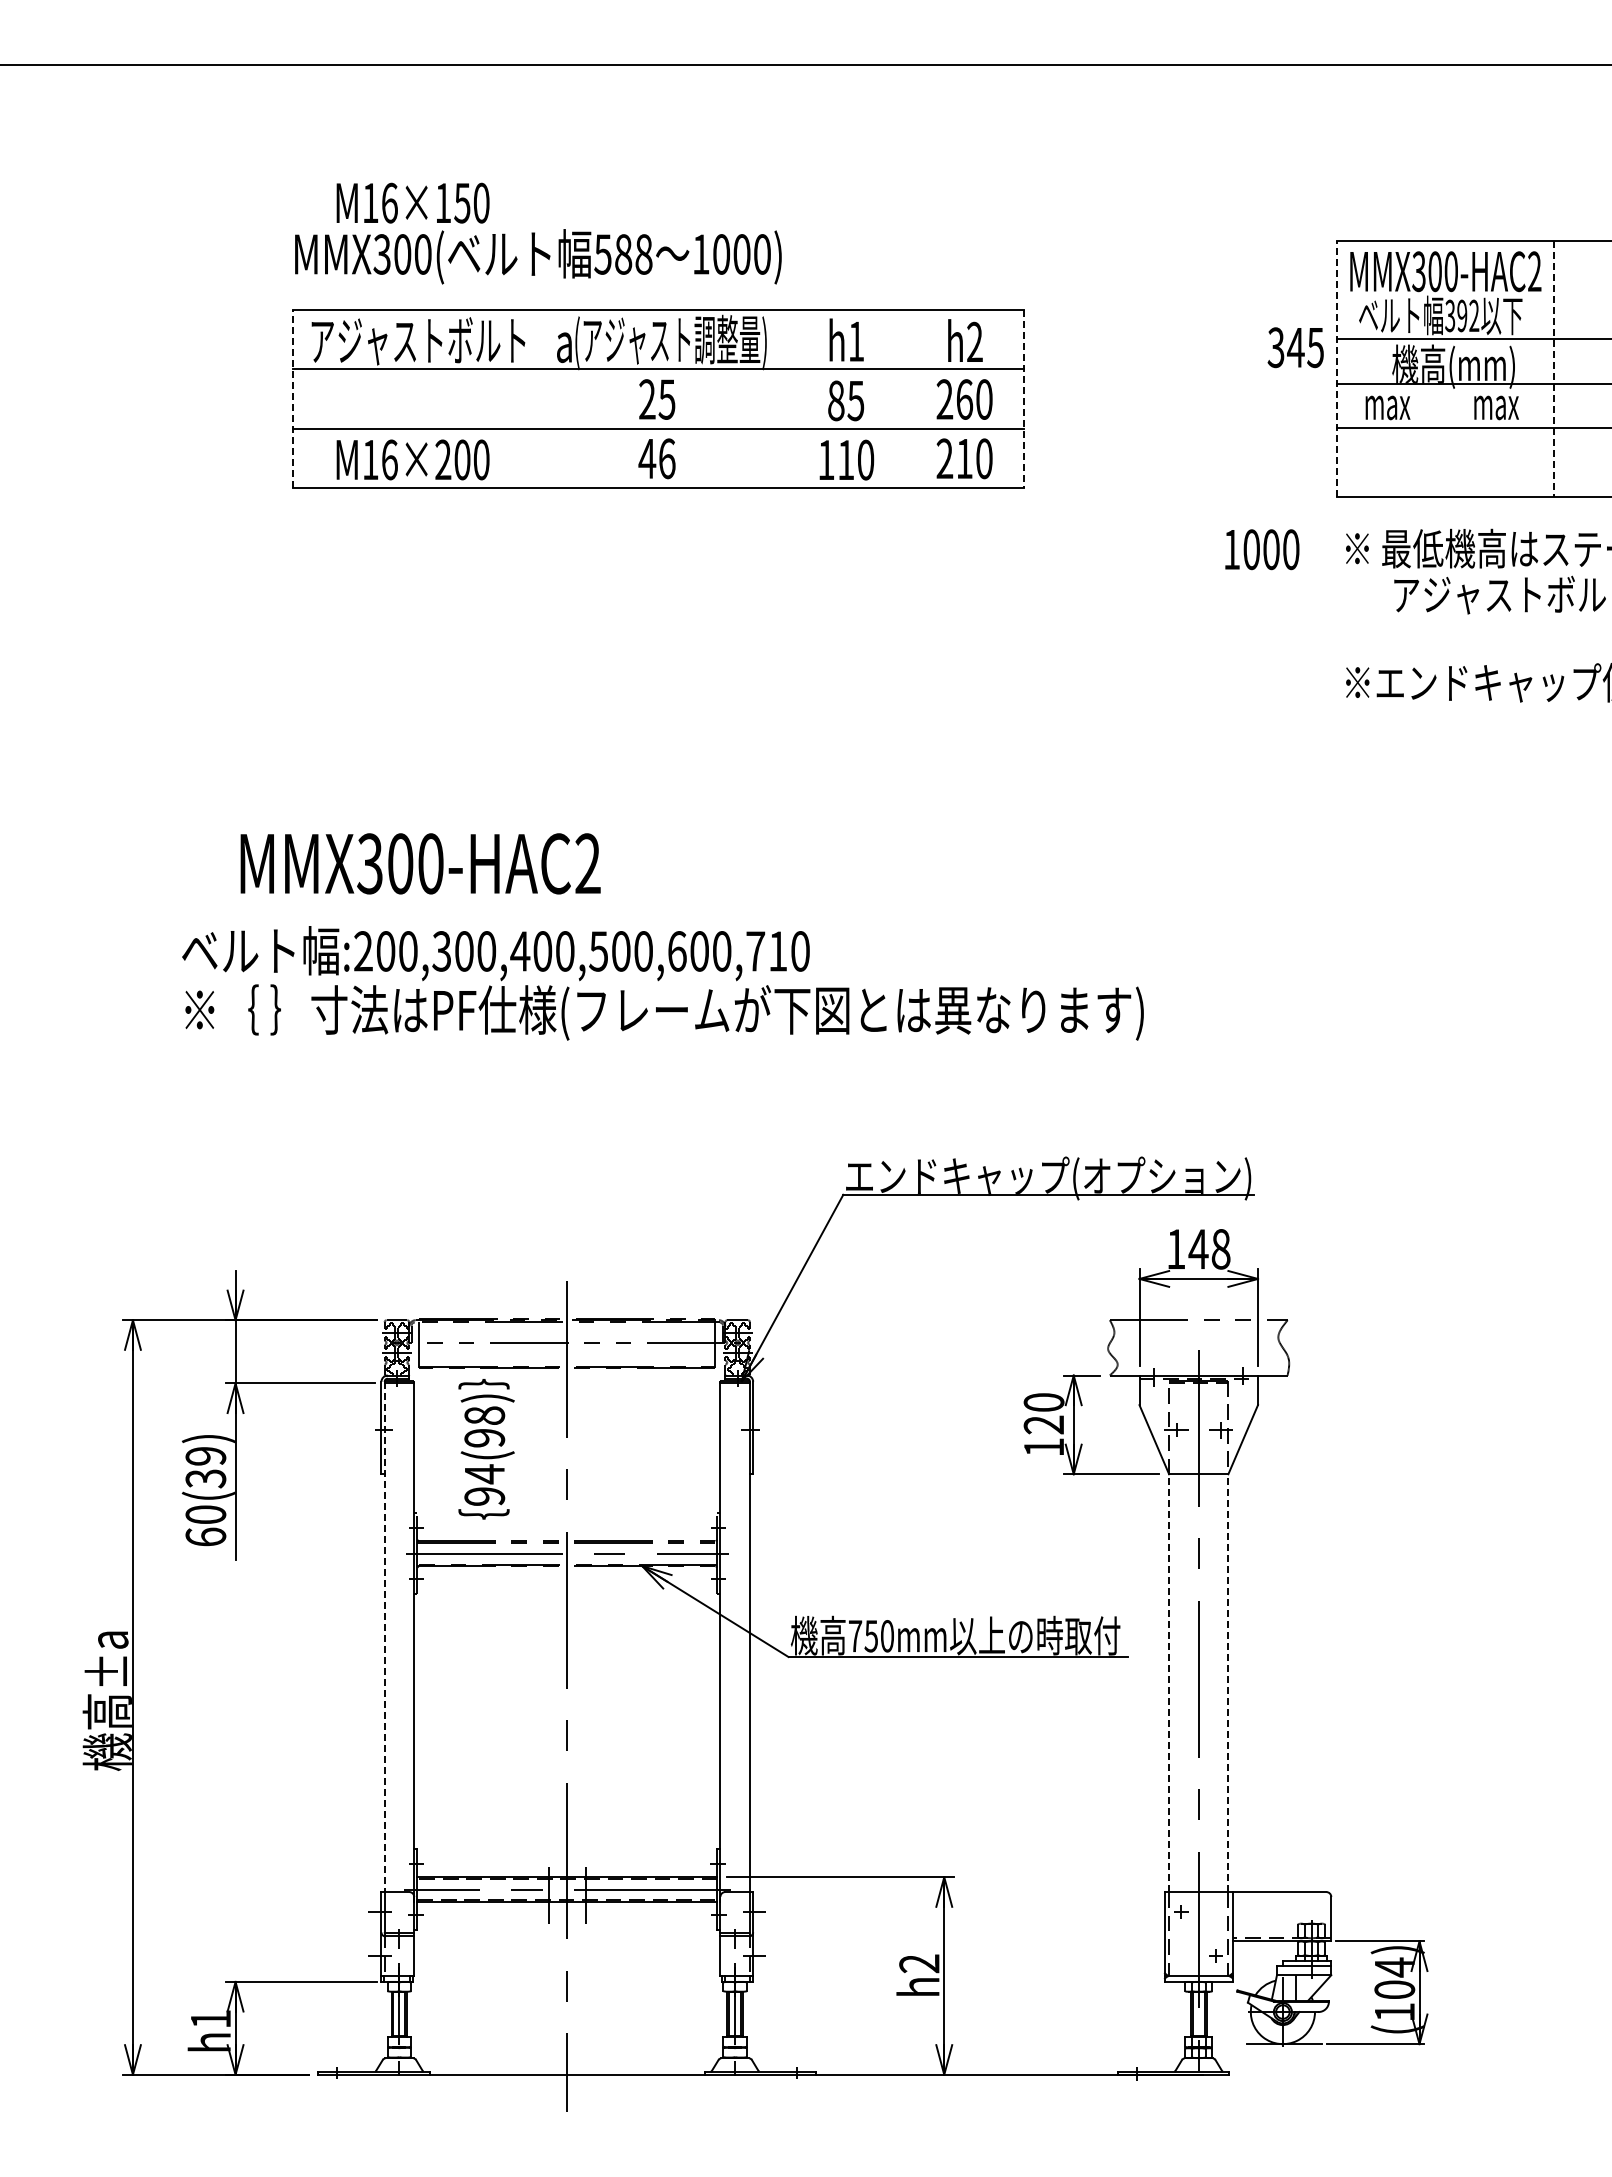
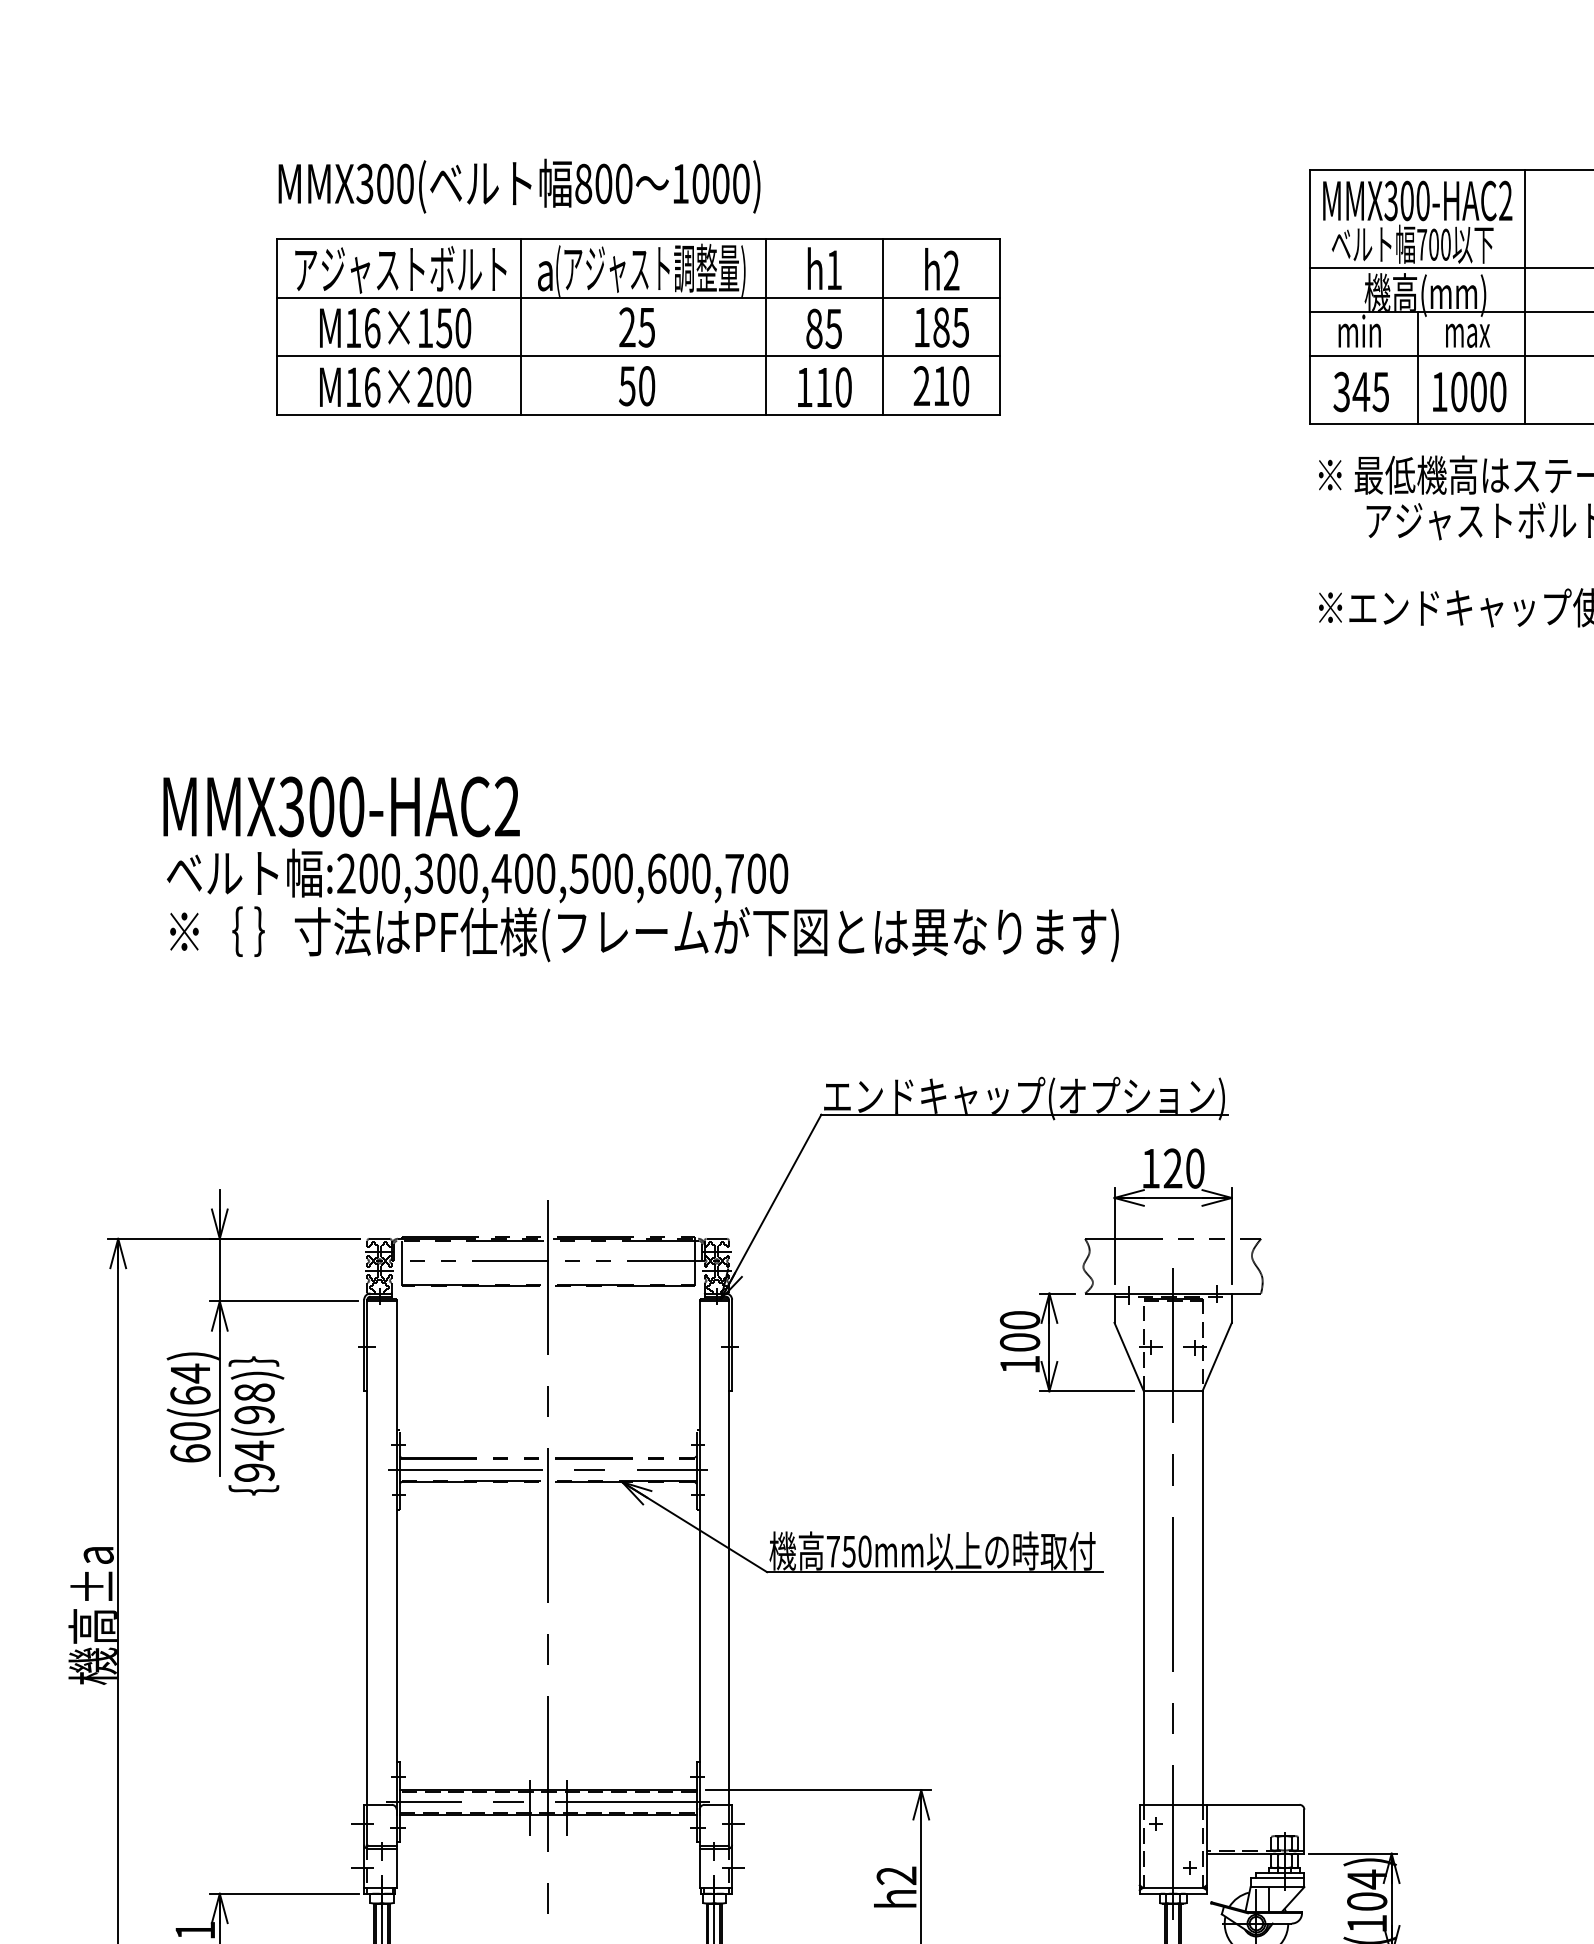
text: (412, 202) -> (394, 327), moved
text: (623, 254) -> (603, 183), 588 -> 800
text: (1462, 315) -> (1434, 244), 392 -> 700
text: (1295, 347) -> (1360, 391), moved
line: (1337, 368) -> (1310, 296), dashed -> solid
line: (1554, 369) -> (1525, 297), dashed -> solid
line: (540, 398) -> (521, 326), added
line: (787, 398) -> (766, 326), added
line: (905, 398) -> (882, 326), added
line: (293, 399) -> (277, 327), dashed -> solid
text: (964, 399) -> (941, 327), 260 -> 185
line: (1024, 399) -> (1000, 327), dashed -> solid
text: (1387, 403) -> (1359, 331), max -> min
line: (1445, 440) -> (1417, 368), added
text: (656, 458) -> (636, 385), 46 -> 50
text: (1262, 549) -> (1469, 391), moved
text: (420, 863) -> (341, 806), moved
text: (778, 951) -> (757, 873), :200,300,400,500,600,710 -> :200,300,400,500,600,700
text: (1209, 1248) -> (1183, 1167), 148 -> 120
text: (1043, 1424) -> (1019, 1342), 120 -> 100
text: (486, 1449) -> (256, 1426), moved
text: (205, 1467) -> (190, 1384), 60(39) -> 60(64)
line: (384, 1637) -> (367, 1552), dashed -> solid
line: (1169, 1683) -> (1144, 1598), dashed -> solid
line: (1228, 1683) -> (1202, 1598), dashed -> solid

